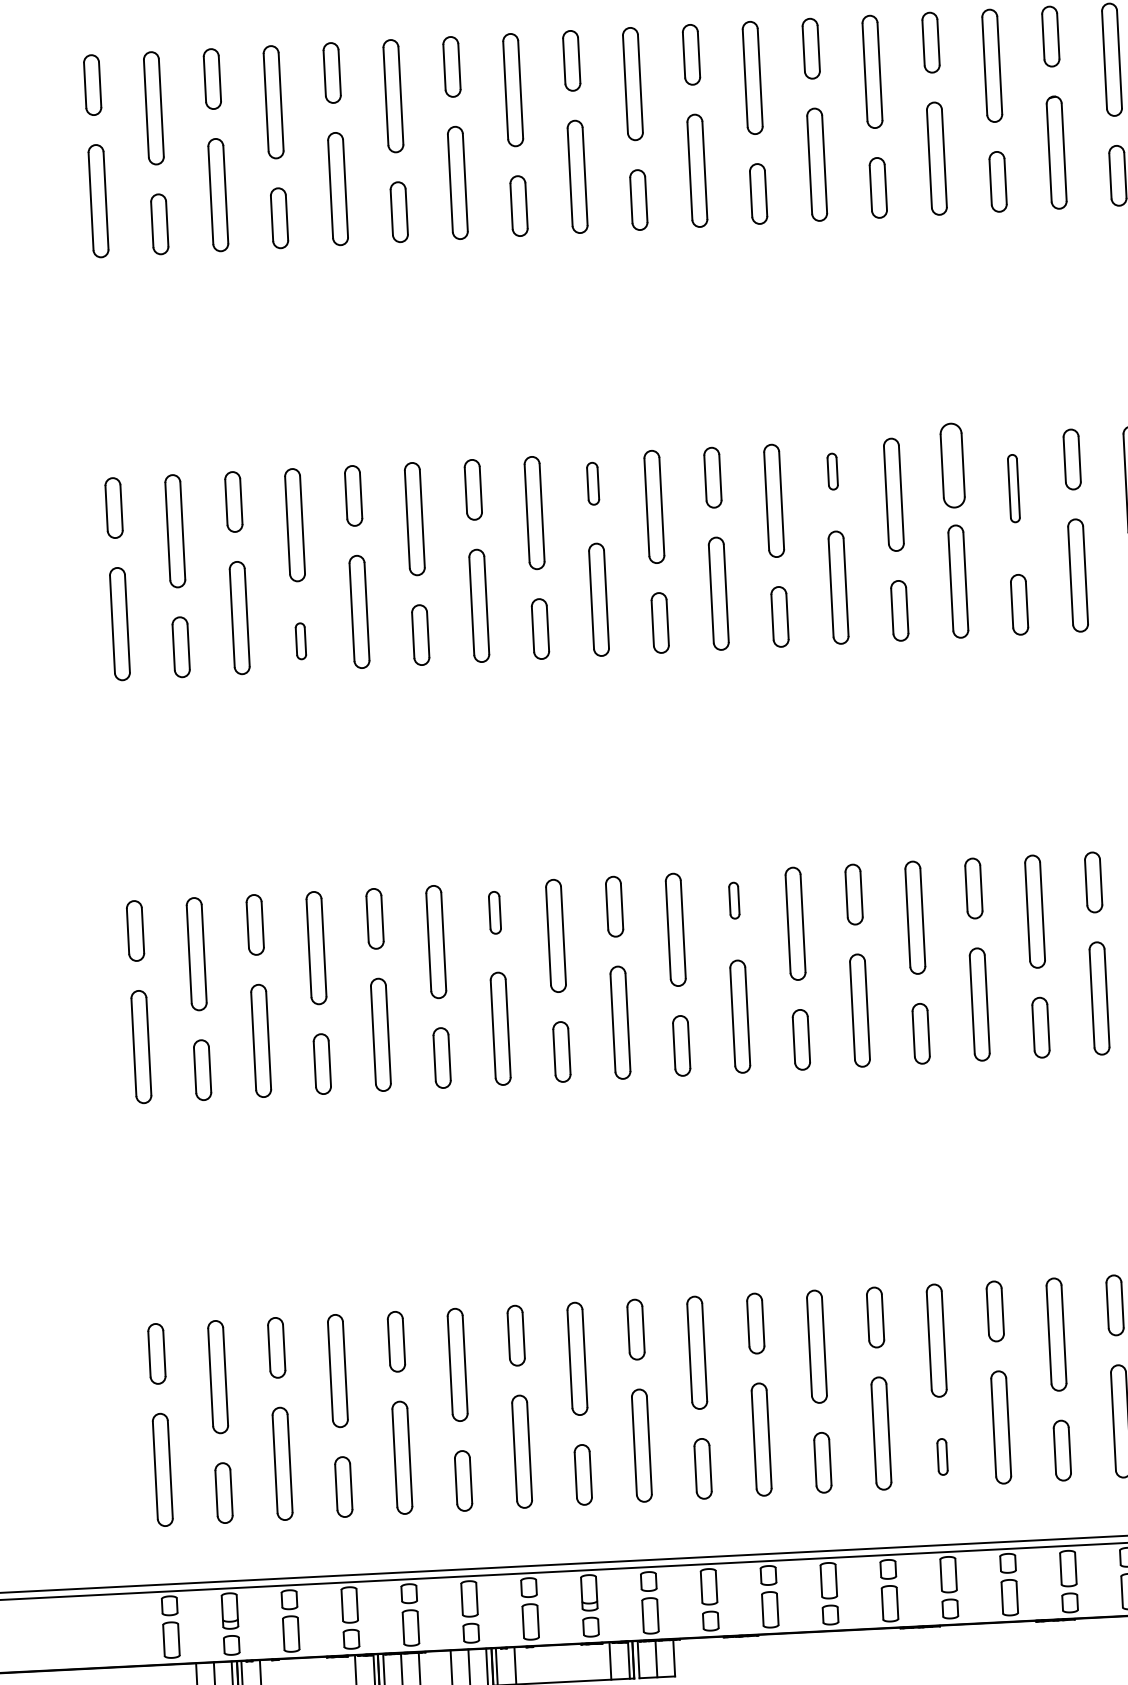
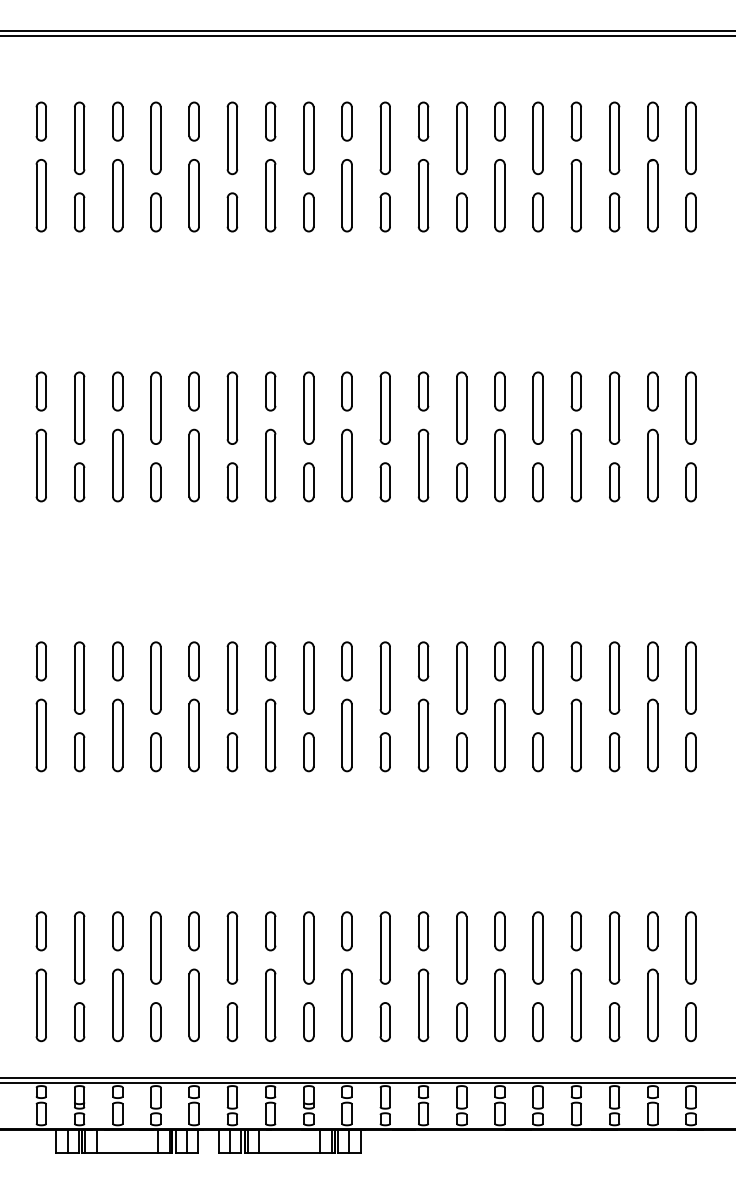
part: (951, 465) -> (575, 391), size x0.71
part: (831, 471) -> (499, 391), size x1.67
part: (592, 483) -> (346, 391), size x1.43
part: (1013, 487) -> (614, 407), size x1.67
part: (300, 641) -> (155, 482), size x1.67
part: (734, 900) -> (423, 661), size x1.67
part: (494, 912) -> (270, 661), size x1.43
part: (941, 1457) -> (537, 1022), size x1.67

